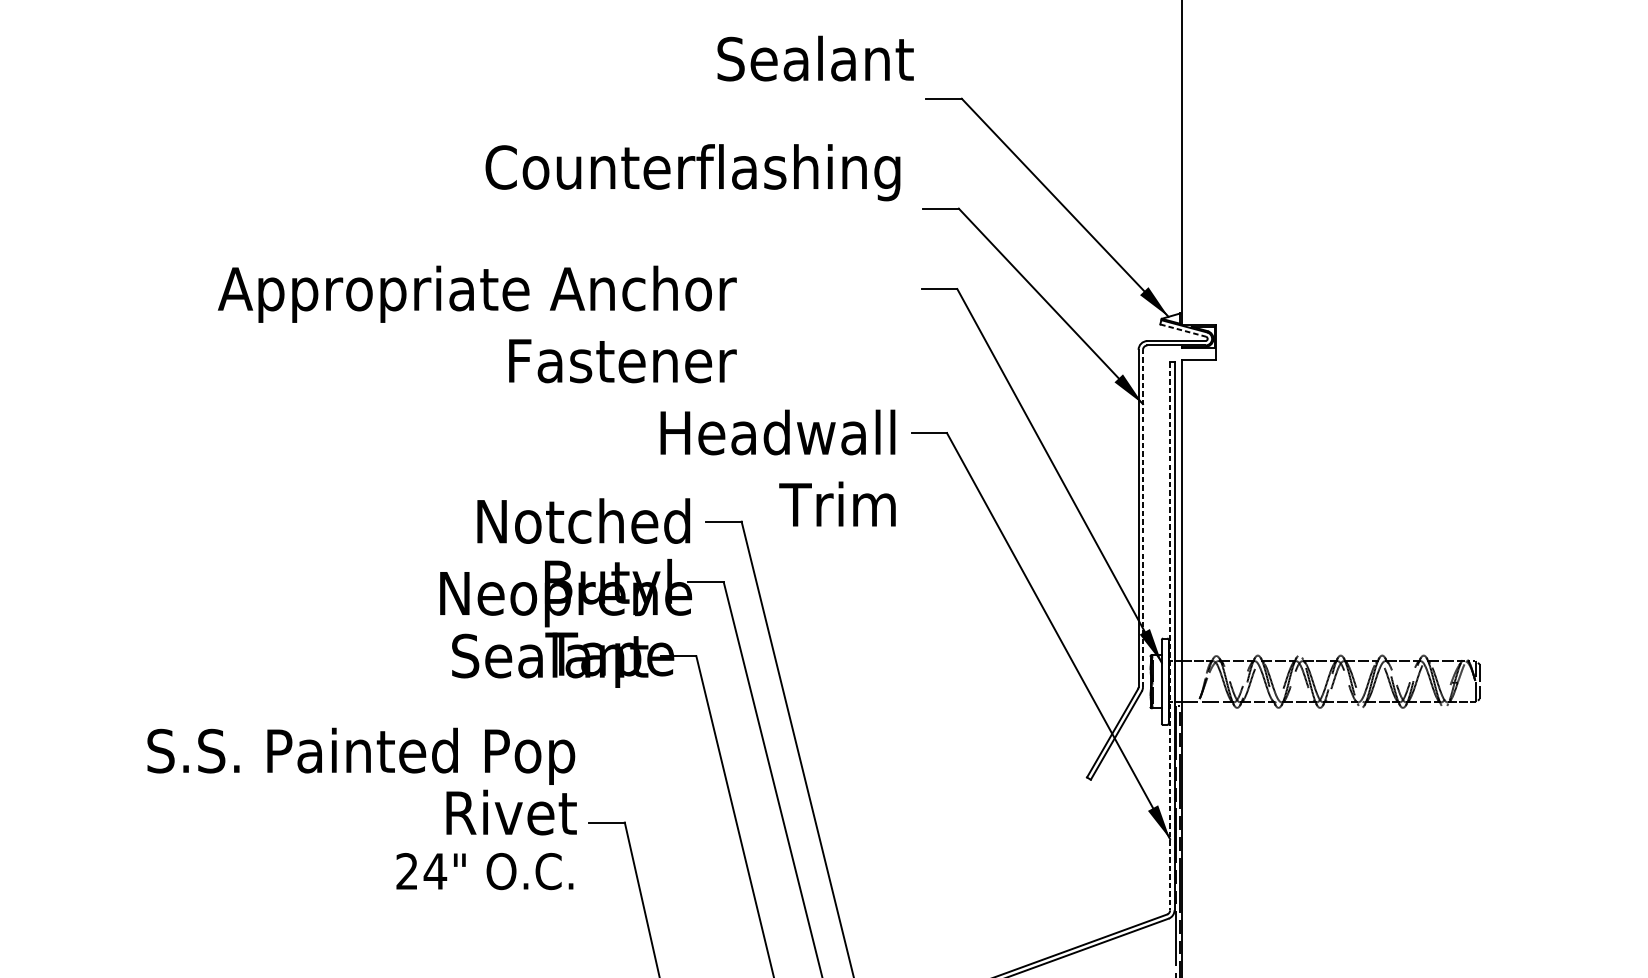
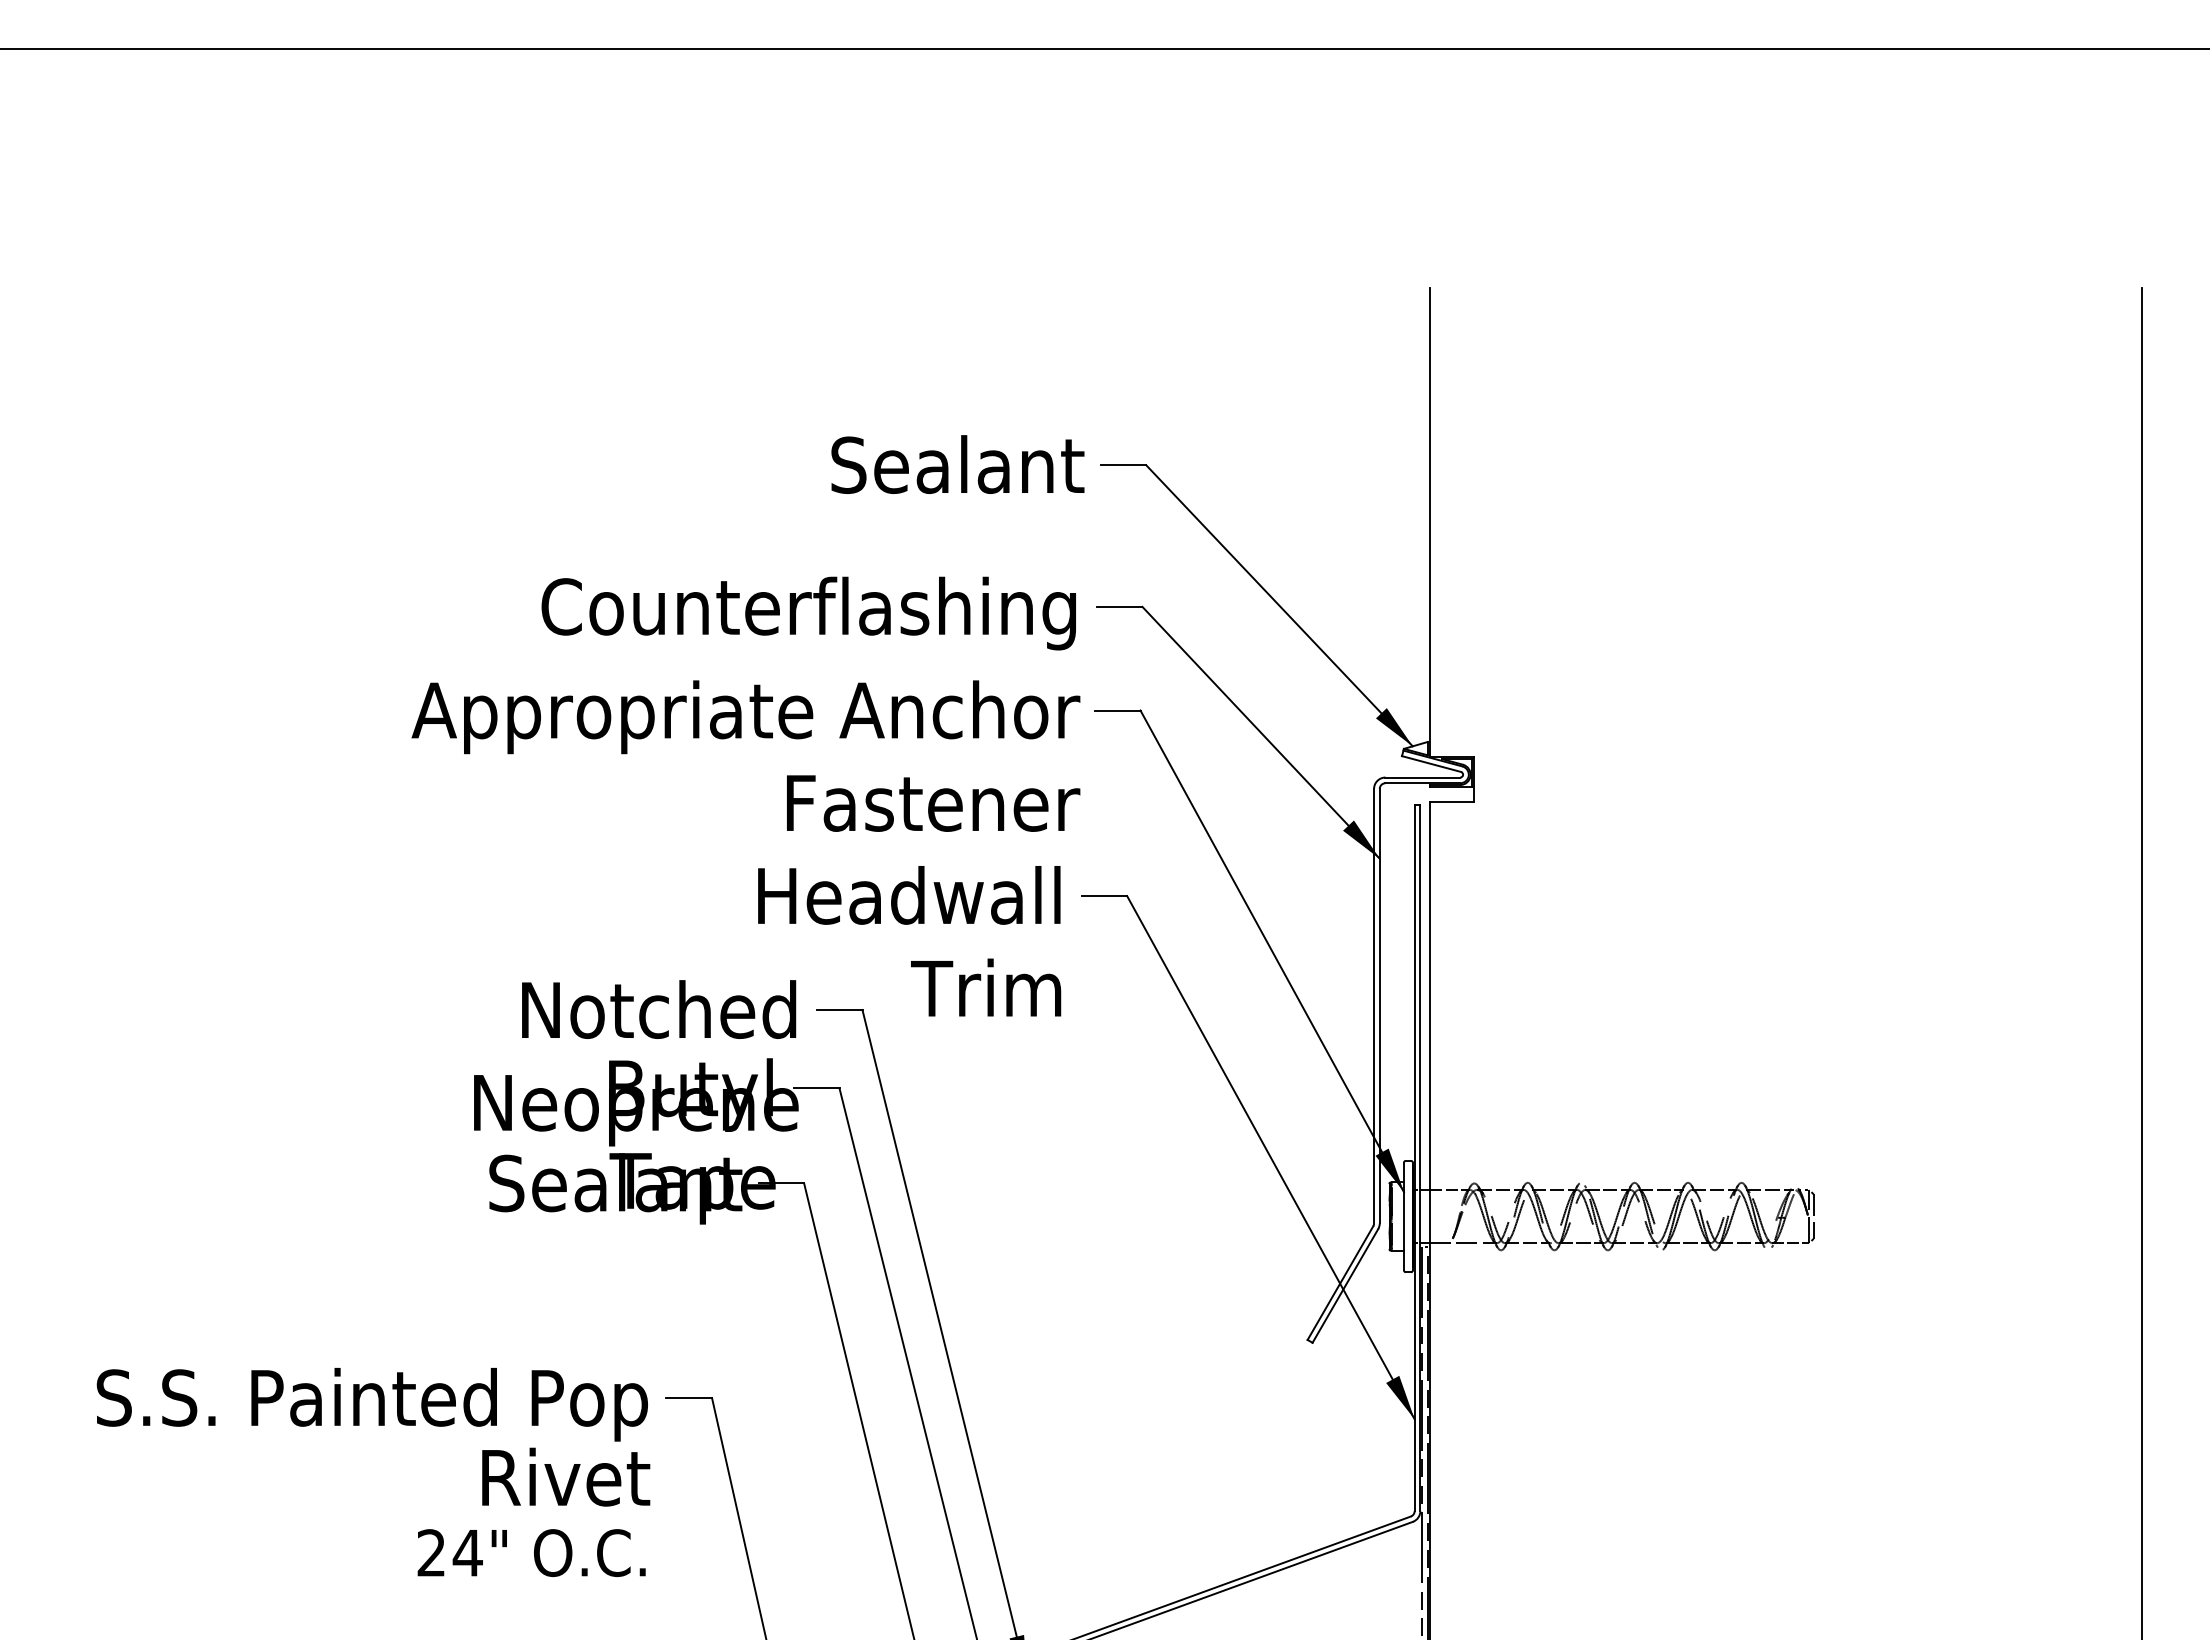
text: (815, 58) -> (957, 464), moved
text: (692, 172) -> (808, 613), moved
text: (476, 323) -> (745, 755), moved
line: (1183, 330) -> (1431, 764), dashed -> solid
line: (1142, 517) -> (1379, 1005), dashed -> solid
line: (1169, 636) -> (1414, 1158), dashed -> solid
text: (362, 808) -> (373, 1472), moved

